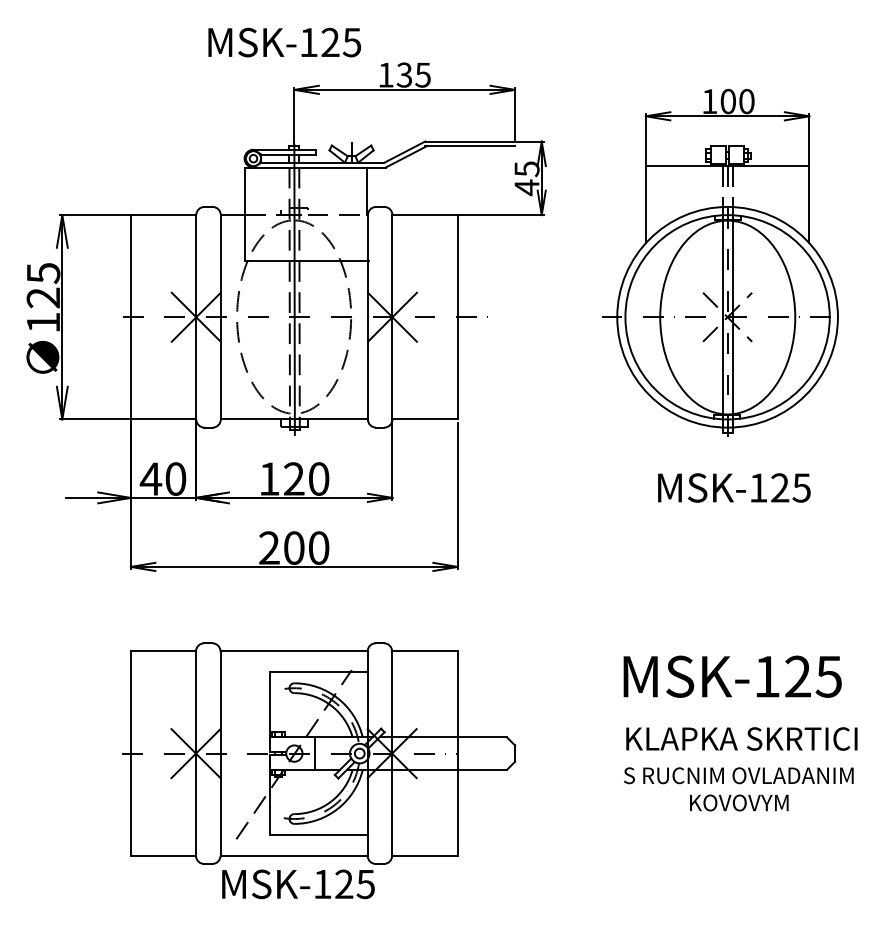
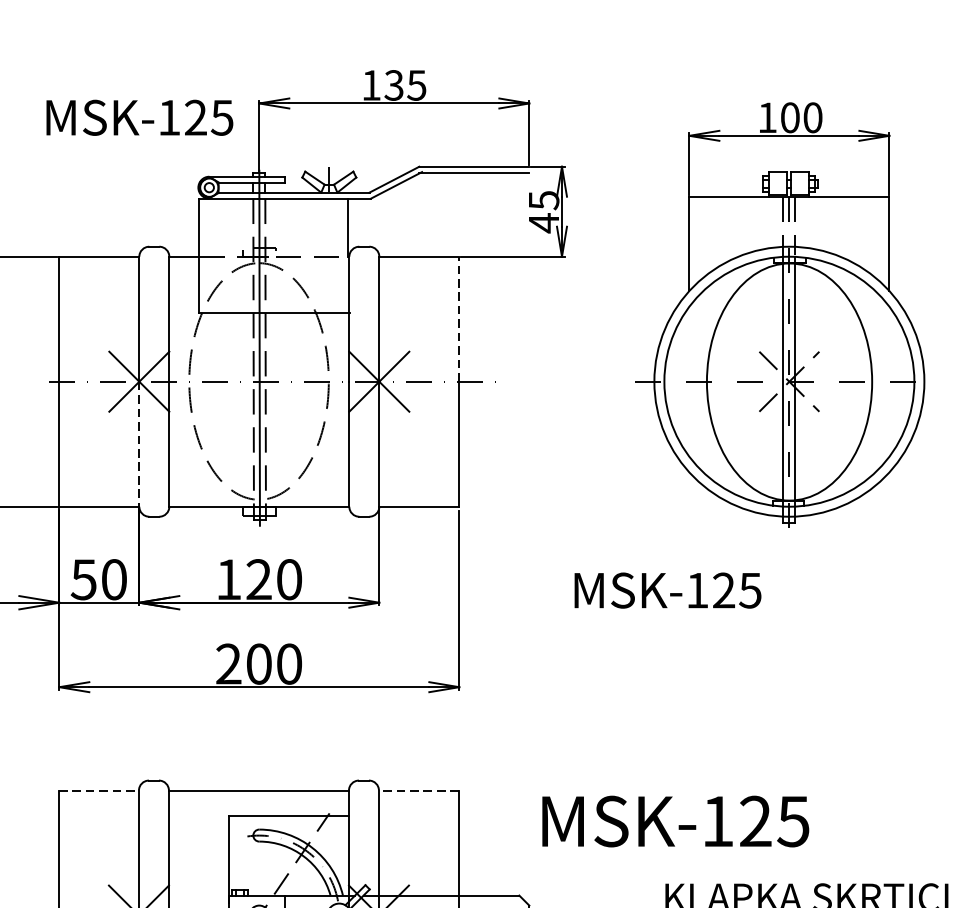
text: (284, 42) -> (139, 117), moved
line: (457, 265) -> (458, 318), solid -> dashed
line: (196, 368) -> (139, 444), solid -> dashed
text: (150, 478) -> (83, 578), 40 -> 50
text: (734, 487) -> (668, 589), moved
line: (163, 651) -> (99, 790), solid -> dashed
line: (424, 651) -> (418, 790), solid -> dashed
text: (732, 676) -> (675, 821), moved

